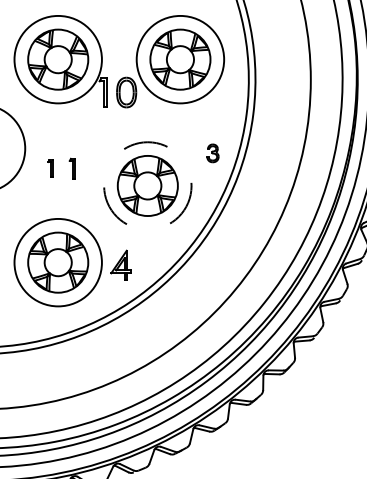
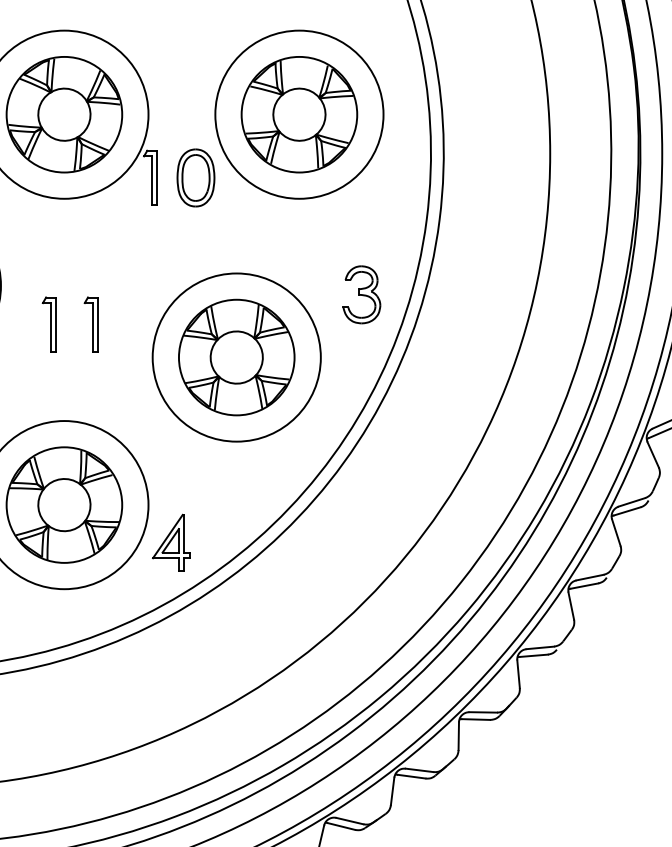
part: (212, 153) -> (361, 295), size x1.67
part: (50, 168) -> (49, 323), size x1.67
part: (71, 168) -> (89, 323), size x1.43
circle: (147, 185) -> (236, 356), dashed -> solid
part: (120, 264) -> (170, 541), moved

